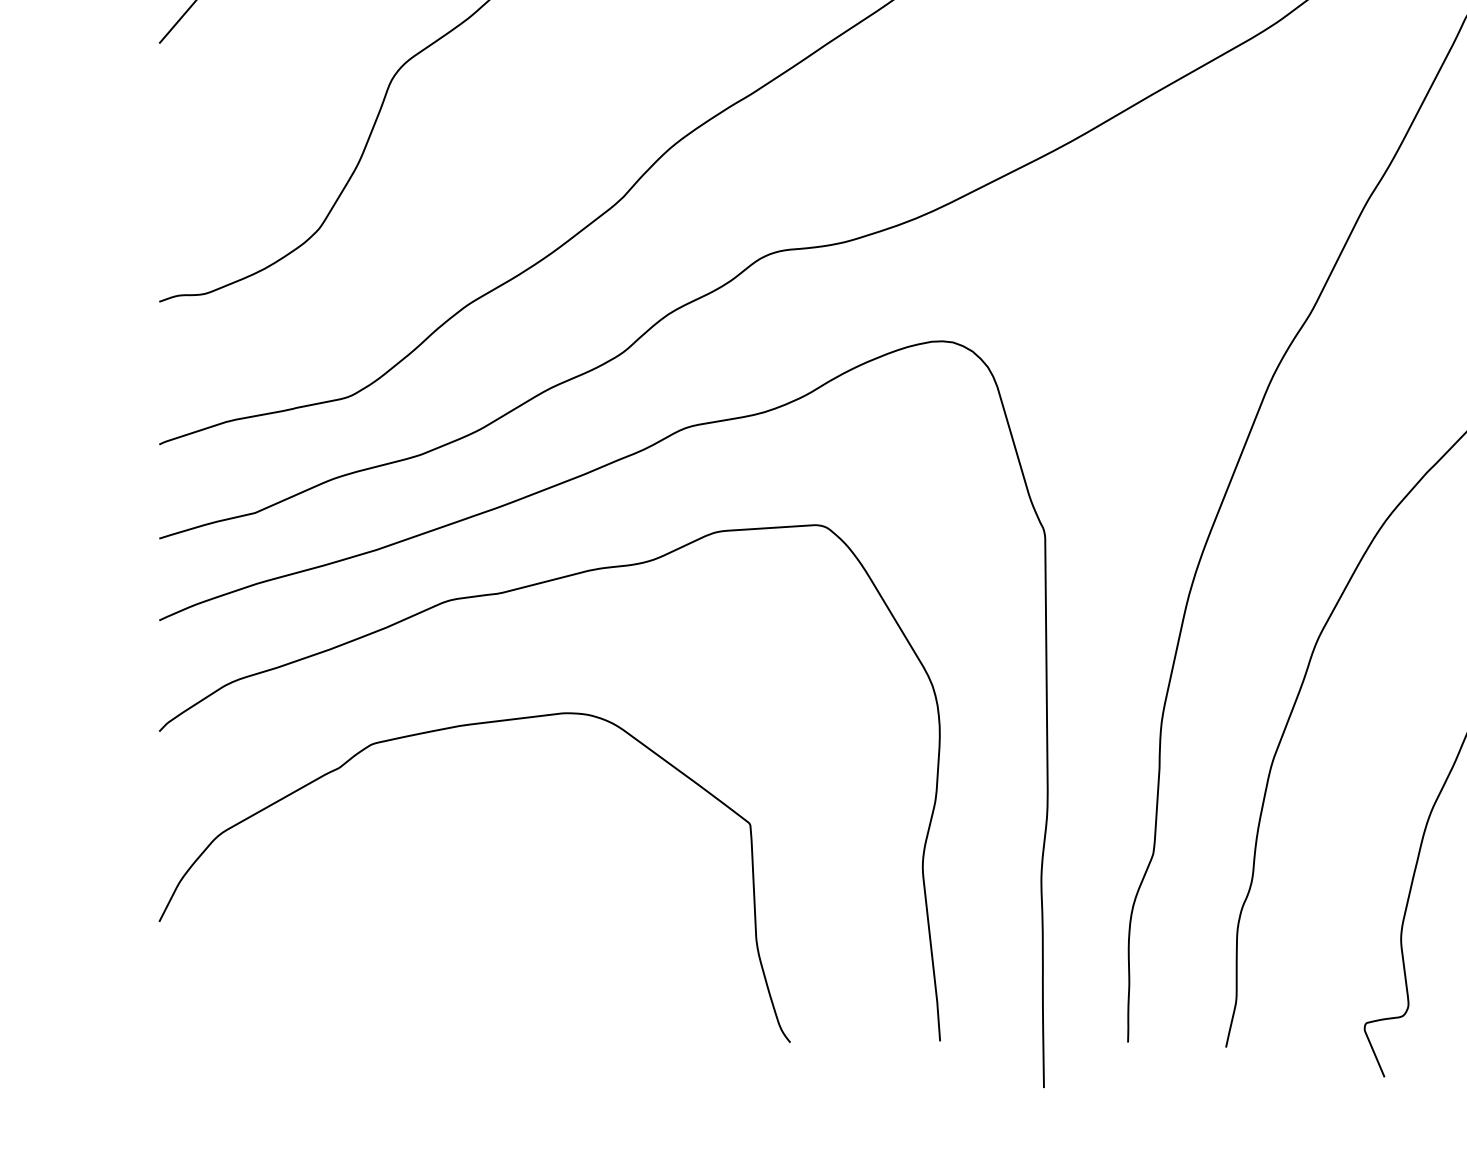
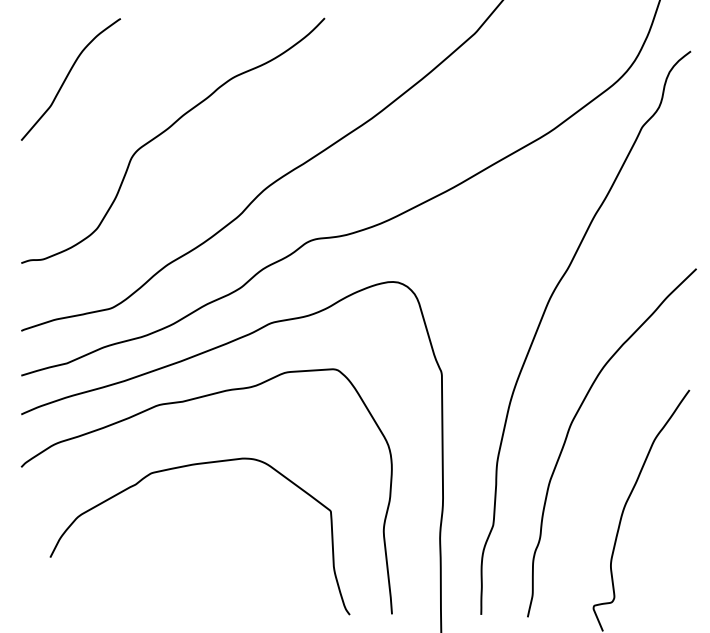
curve: (441, 732) -> (184, 467), moved

